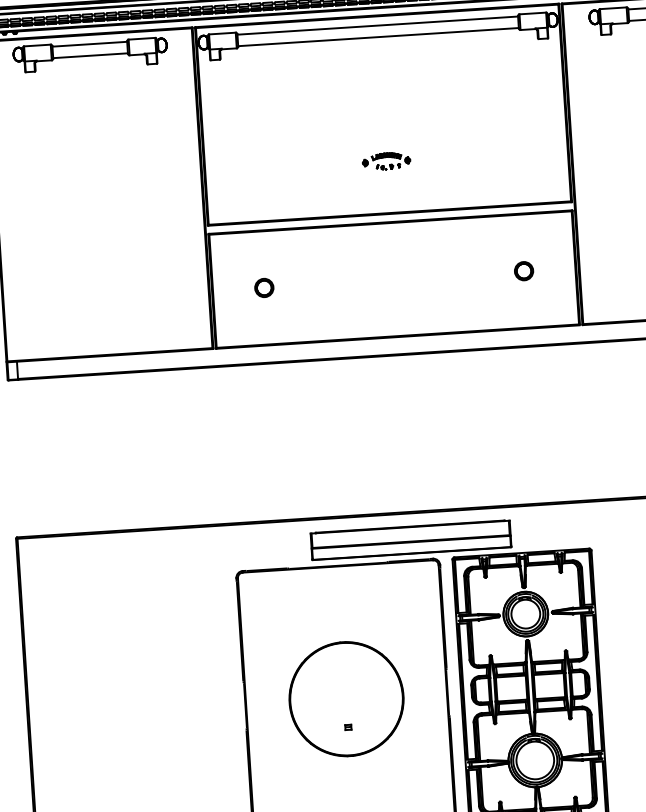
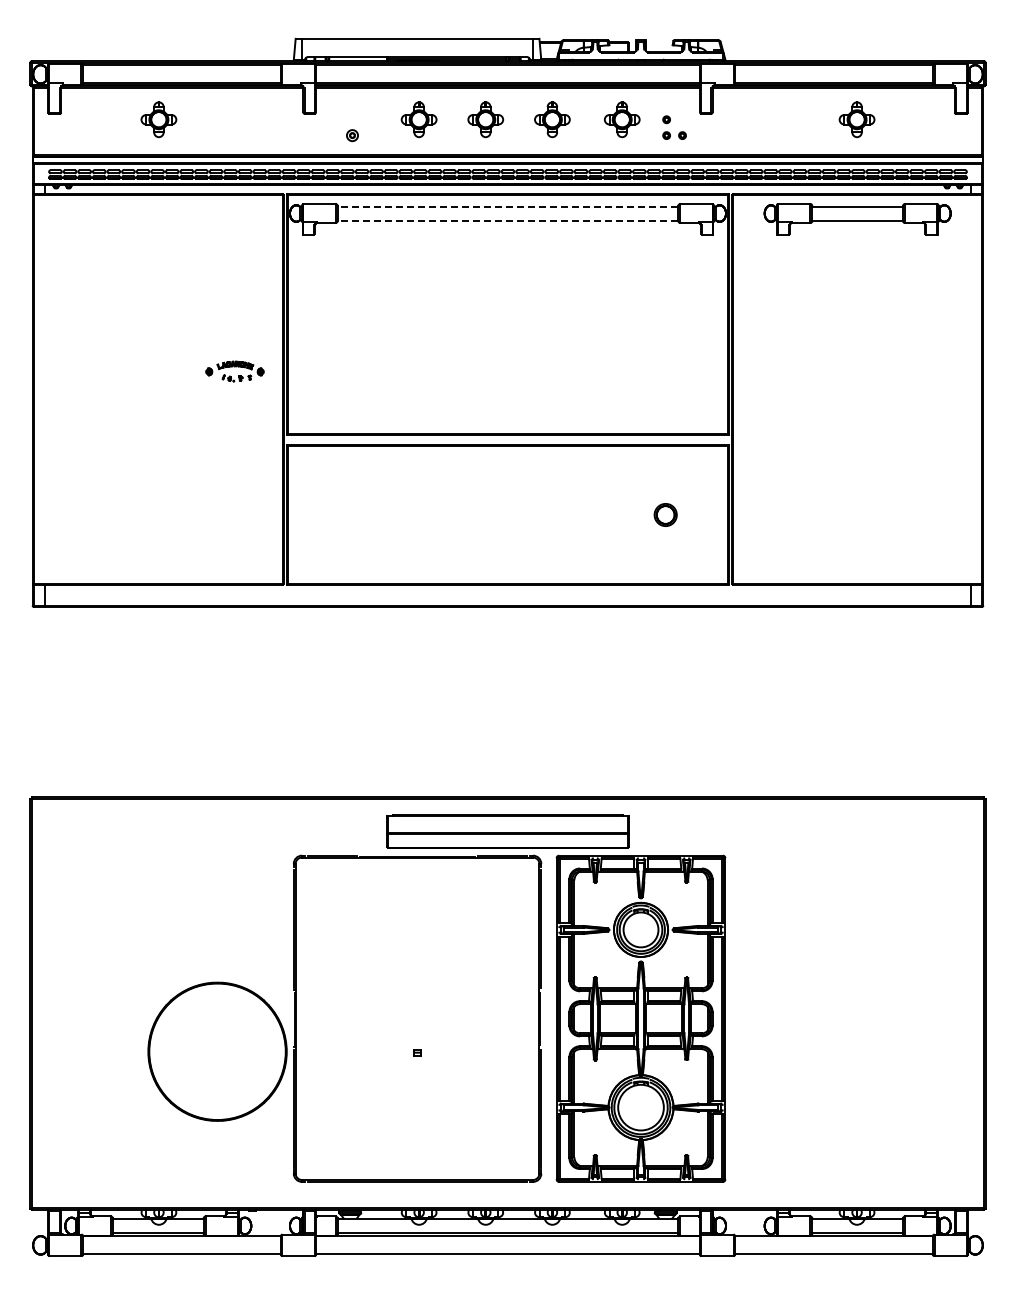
line: (377, 25) -> (507, 206), solid -> dashed
line: (378, 37) -> (507, 220), solid -> dashed
part: (90, 54) -> (158, 219), removed
part: (386, 161) -> (234, 371), moved
part: (264, 287) -> (350, 514), removed
part: (346, 698) -> (217, 1051), moved

